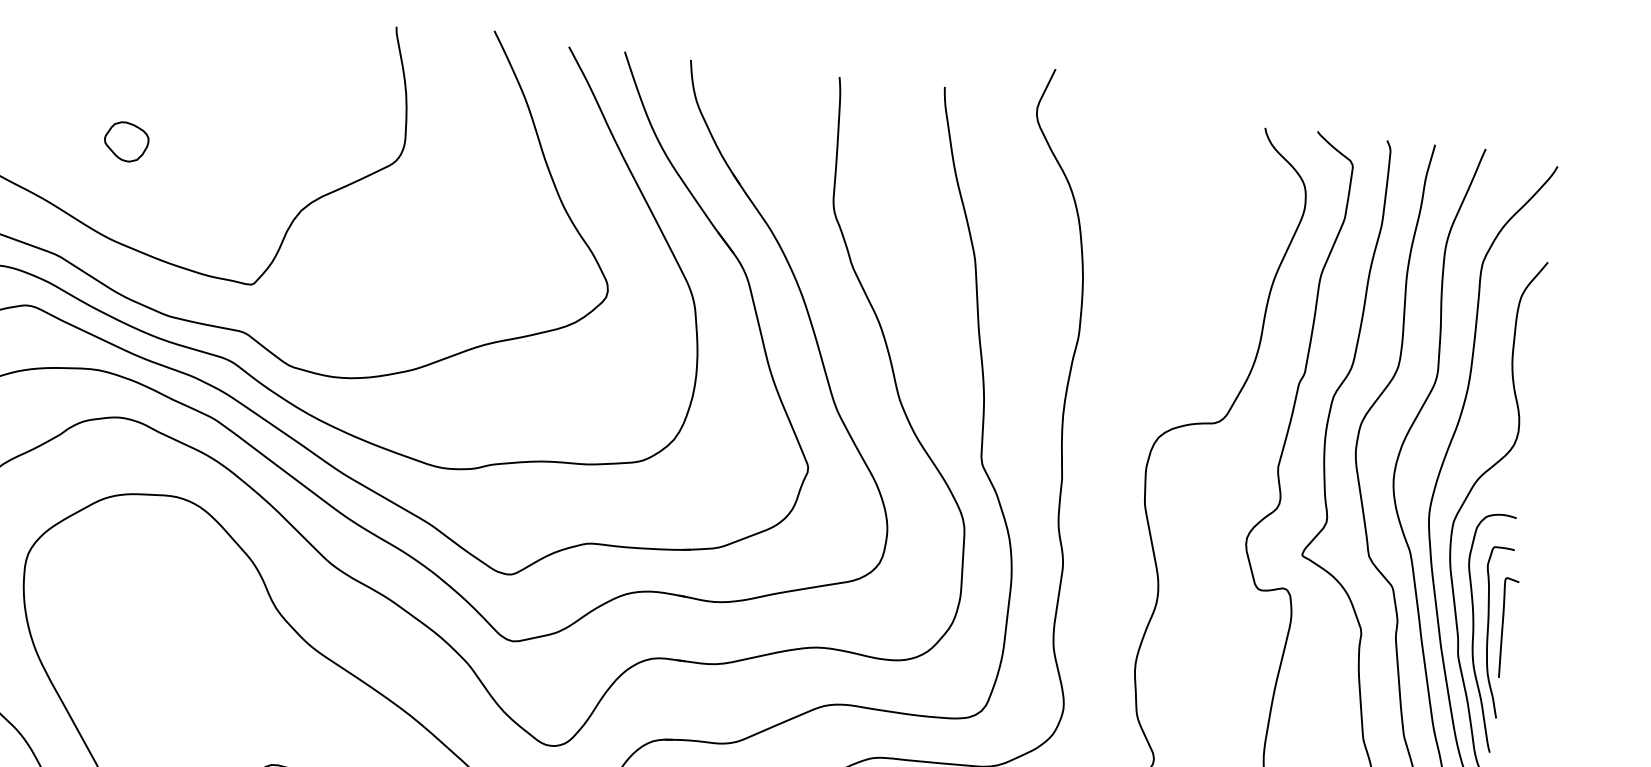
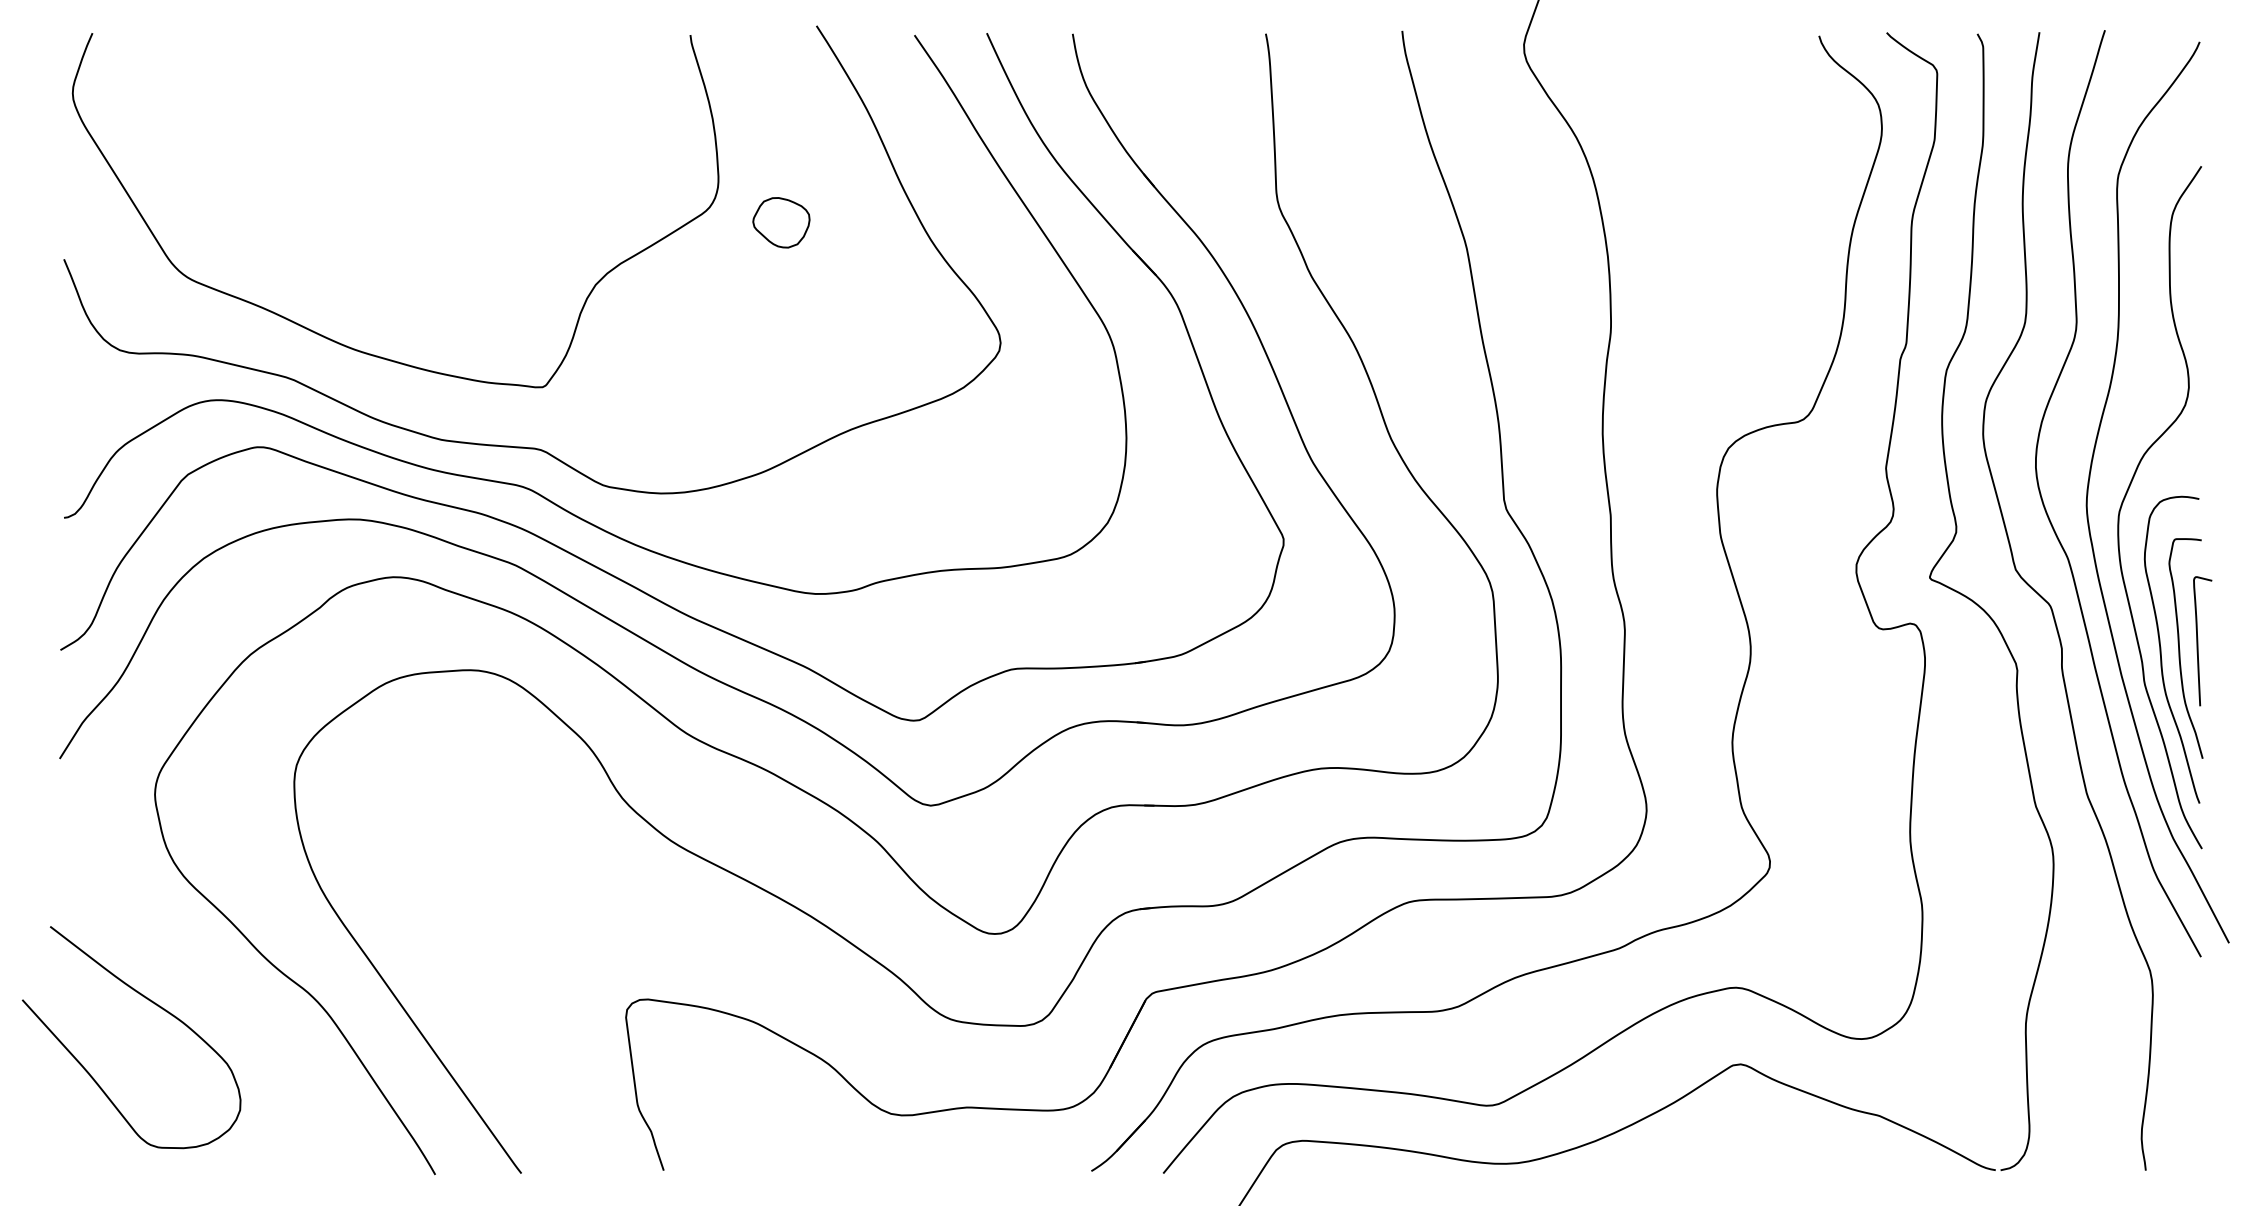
part: (126, 141) -> (781, 222), moved

